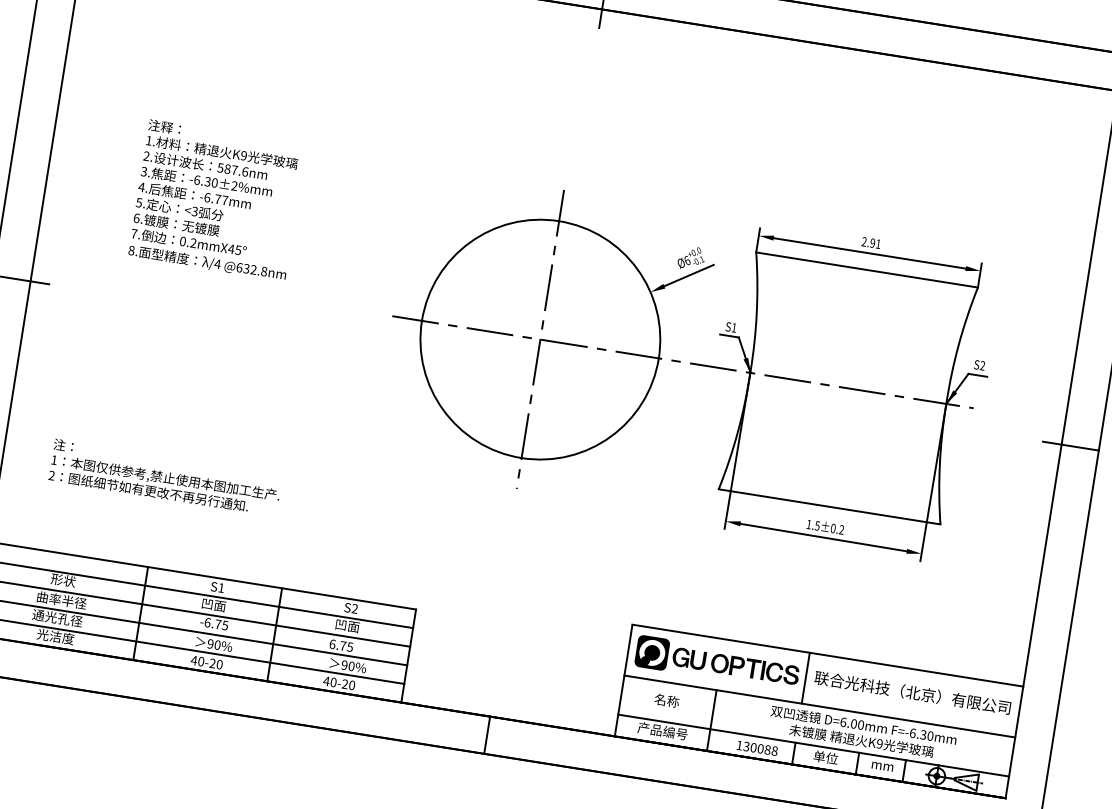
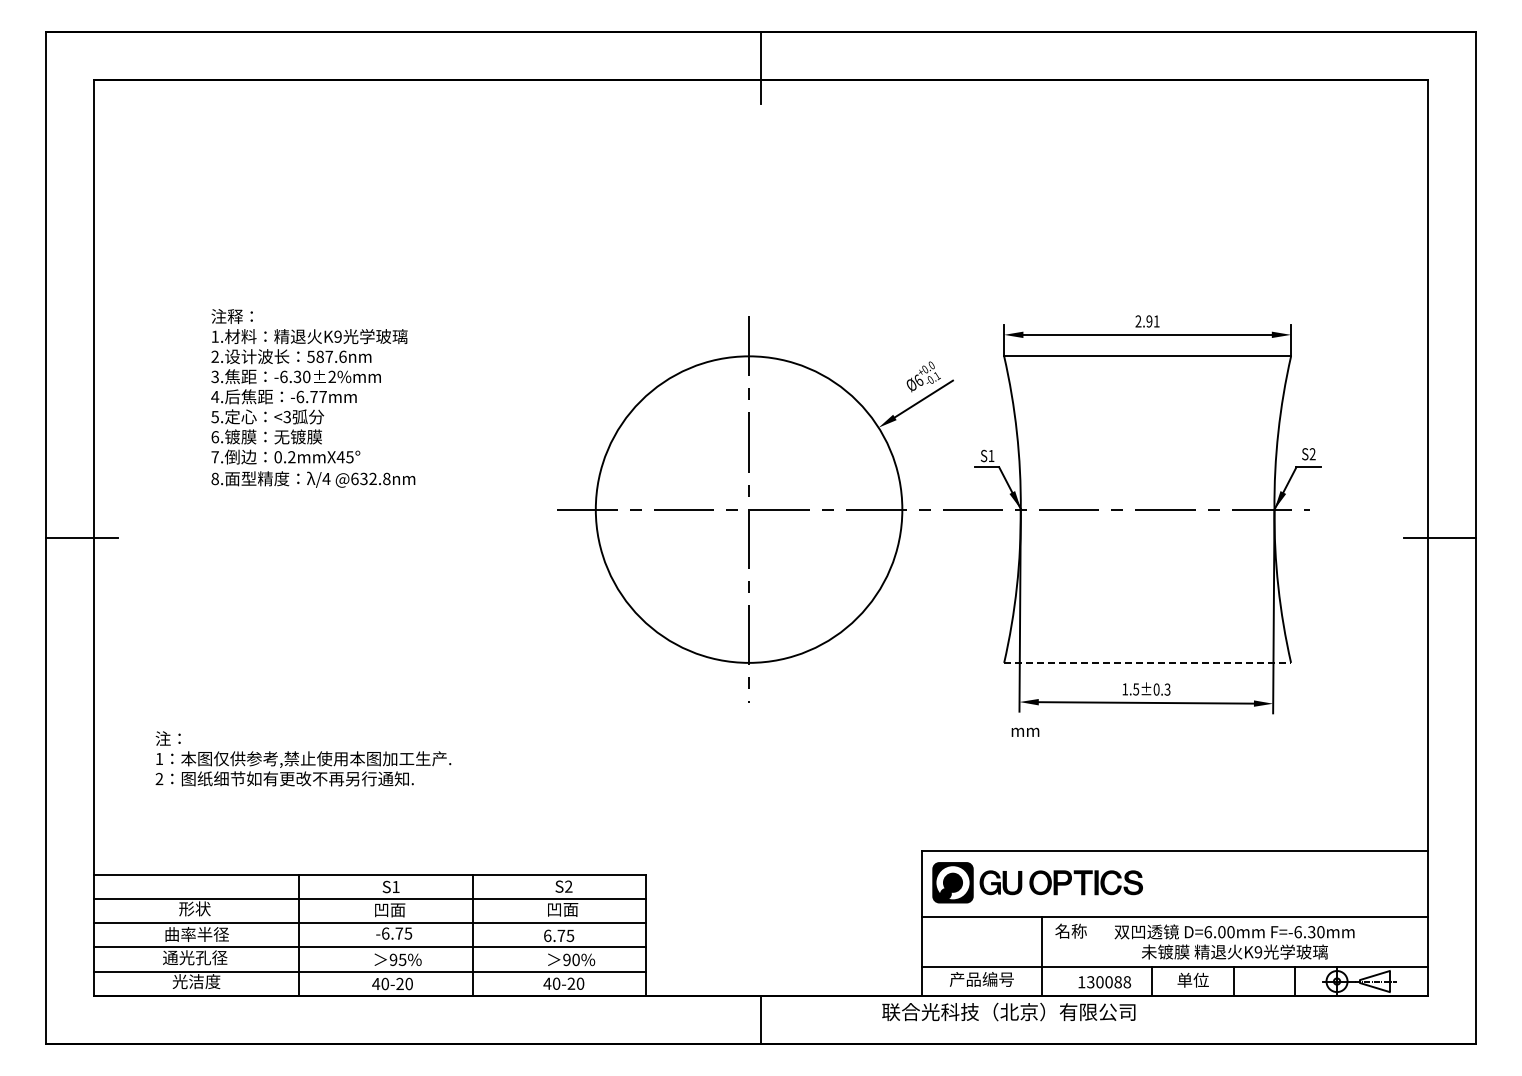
line: (830, 506) -> (1148, 662), solid -> dashed
text: (841, 529) -> (1167, 689), 1.5±0.2 -> 1.5±0.3
text: (217, 644) -> (402, 959), 90% -> 95%
line: (805, 677) -> (1151, 883), removed
text: (912, 692) -> (1008, 1011), moved
text: (666, 700) -> (1070, 930), moved
text: (882, 766) -> (1025, 731), moved

